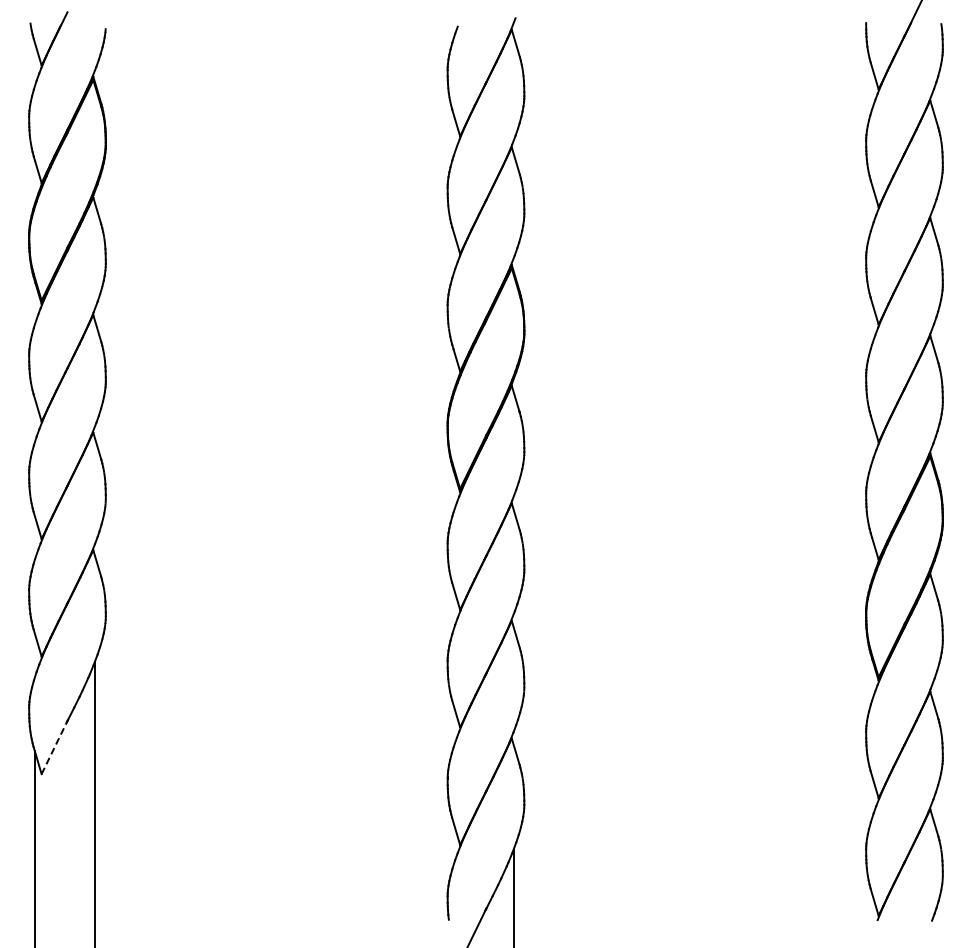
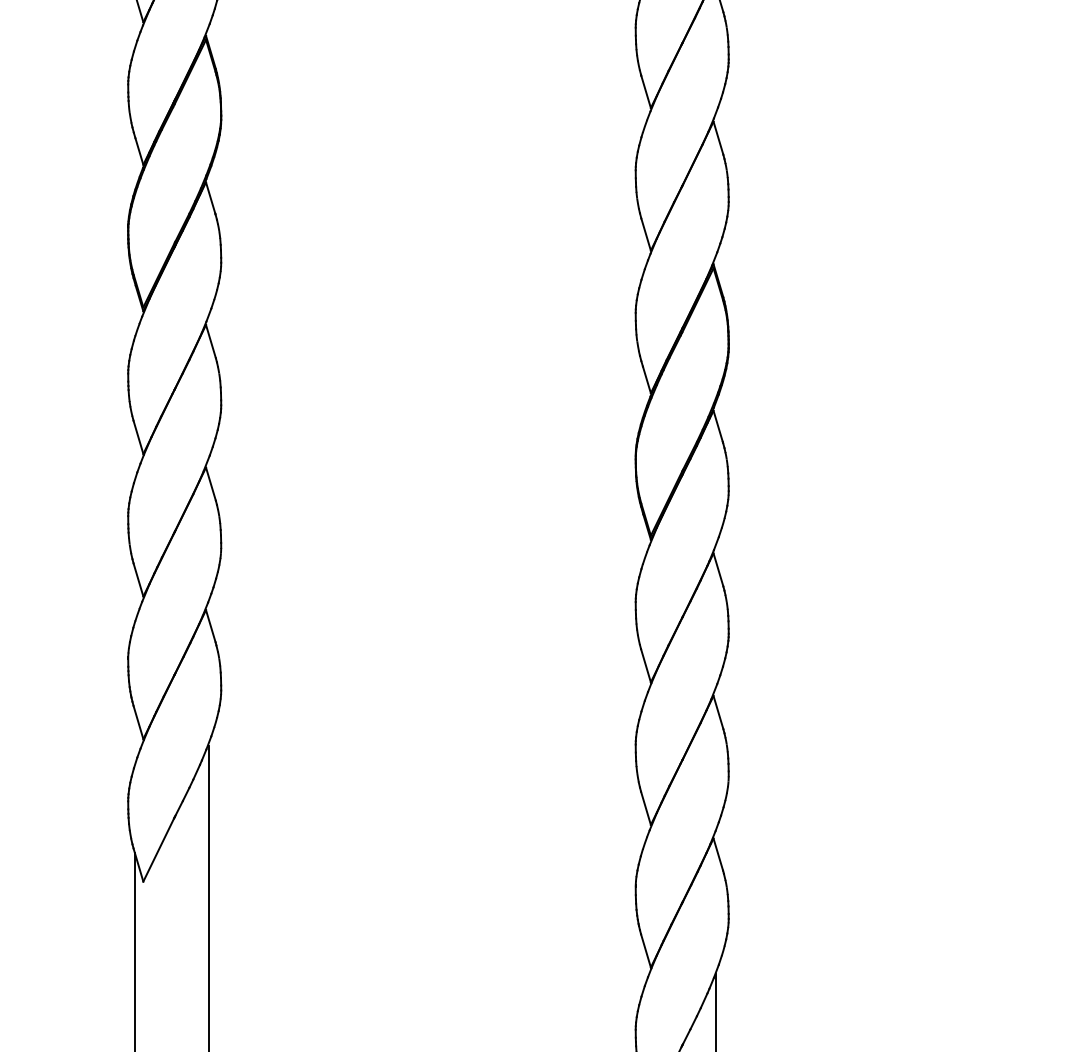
line: (54, 747) -> (158, 849), dashed -> solid

